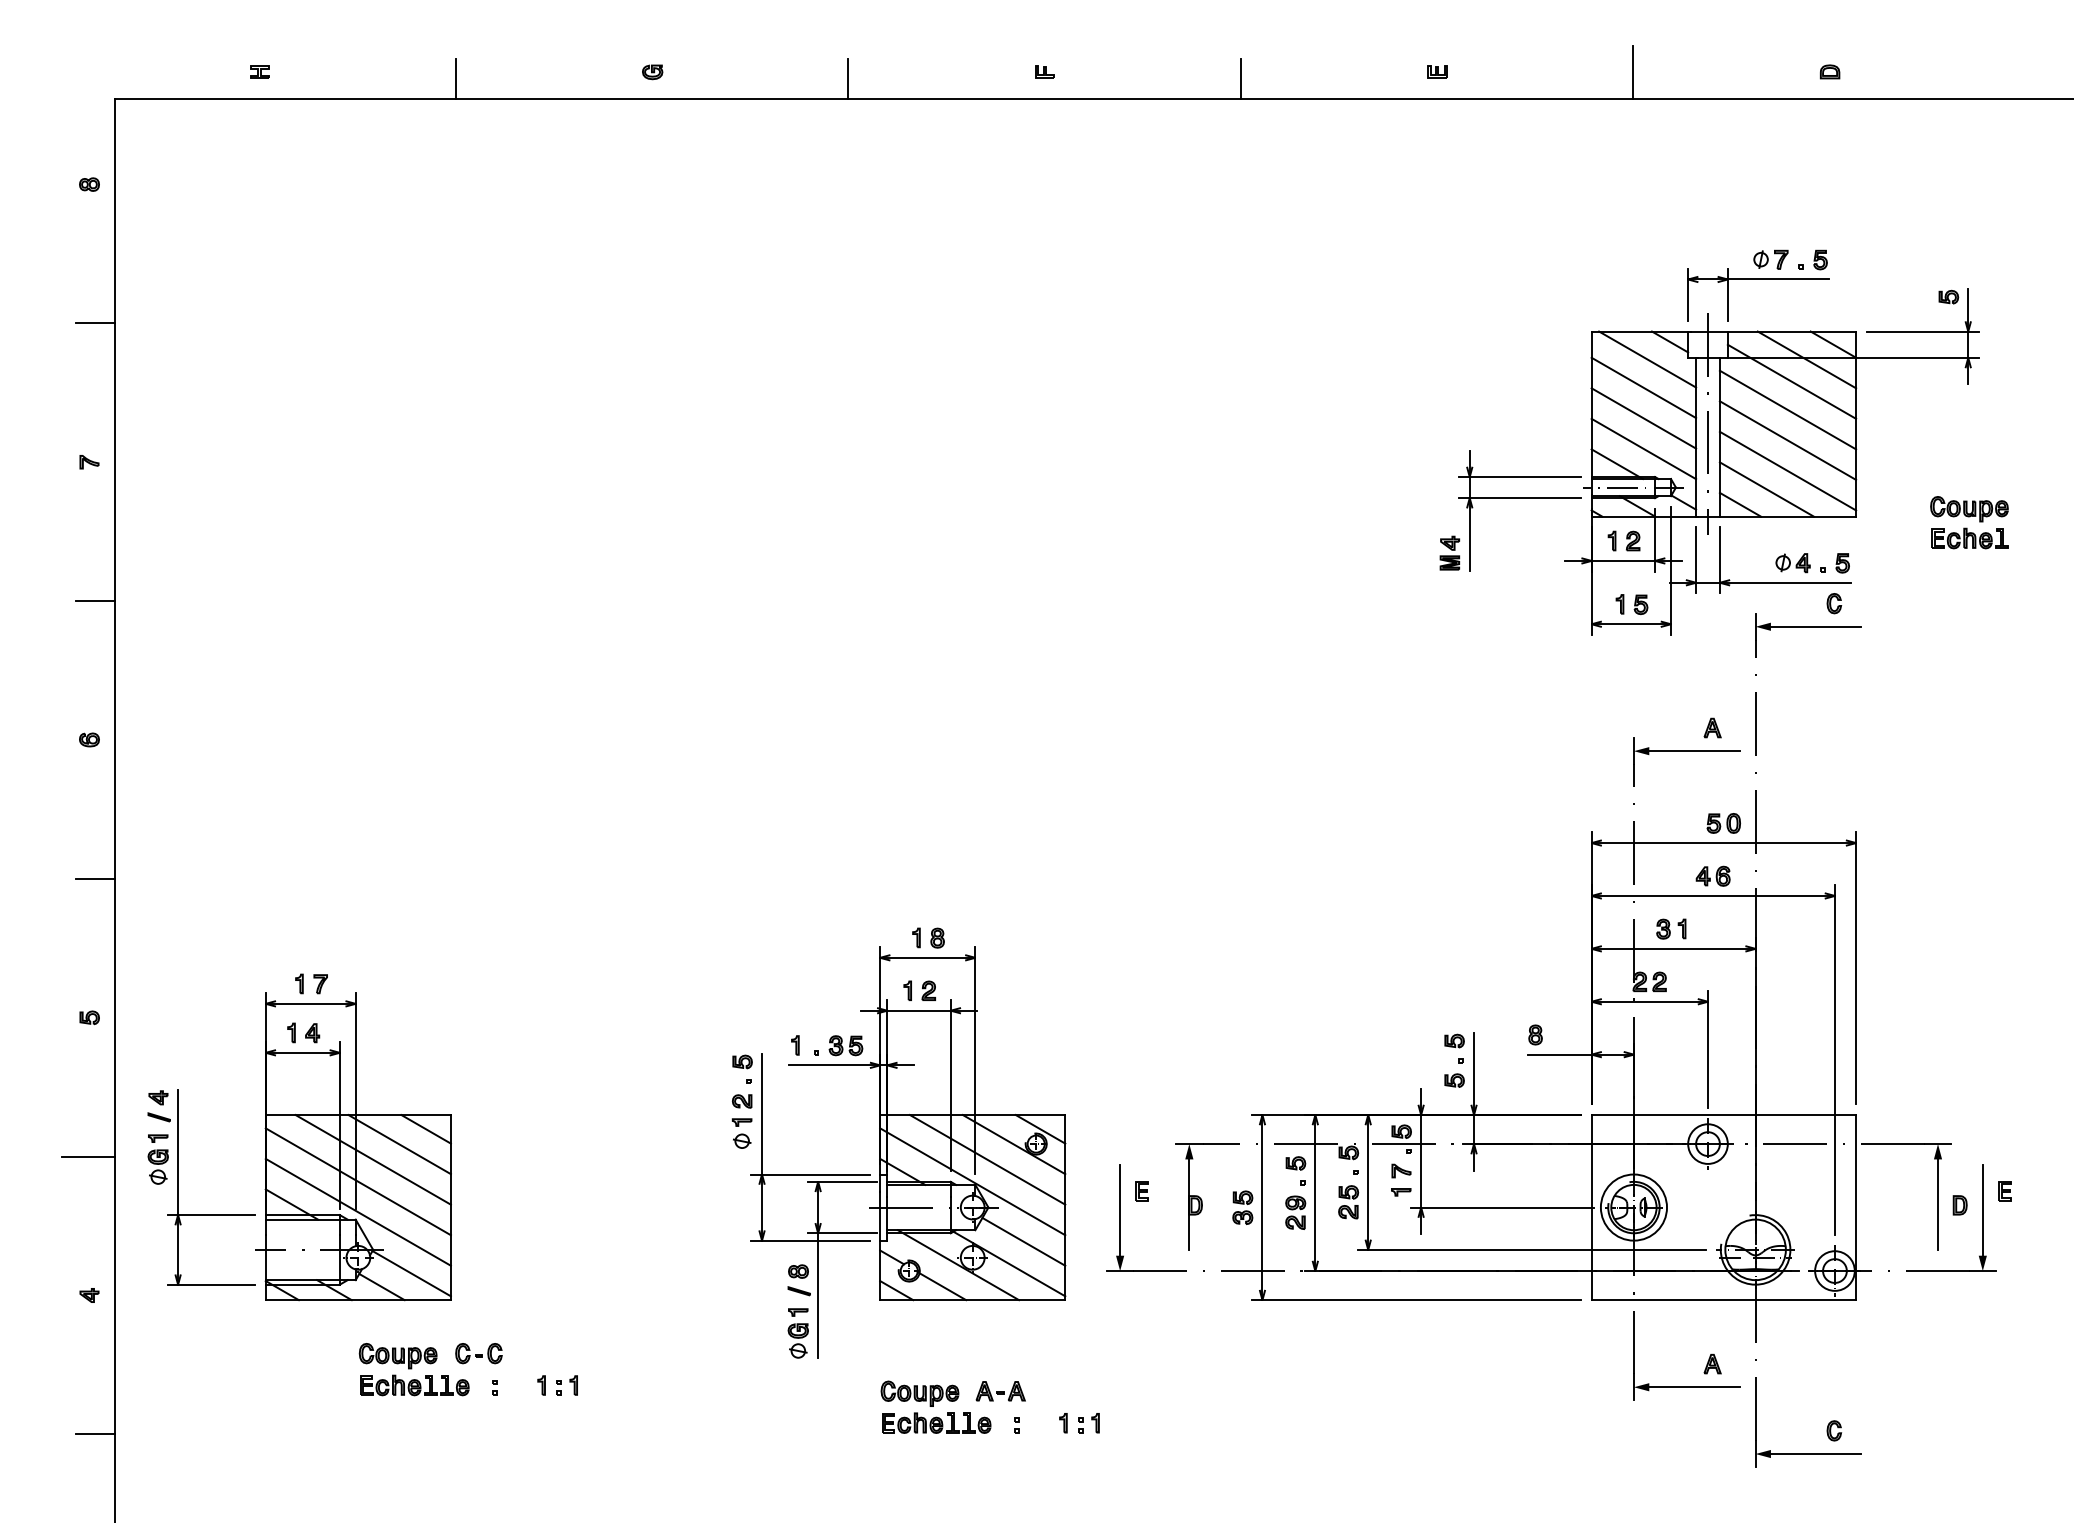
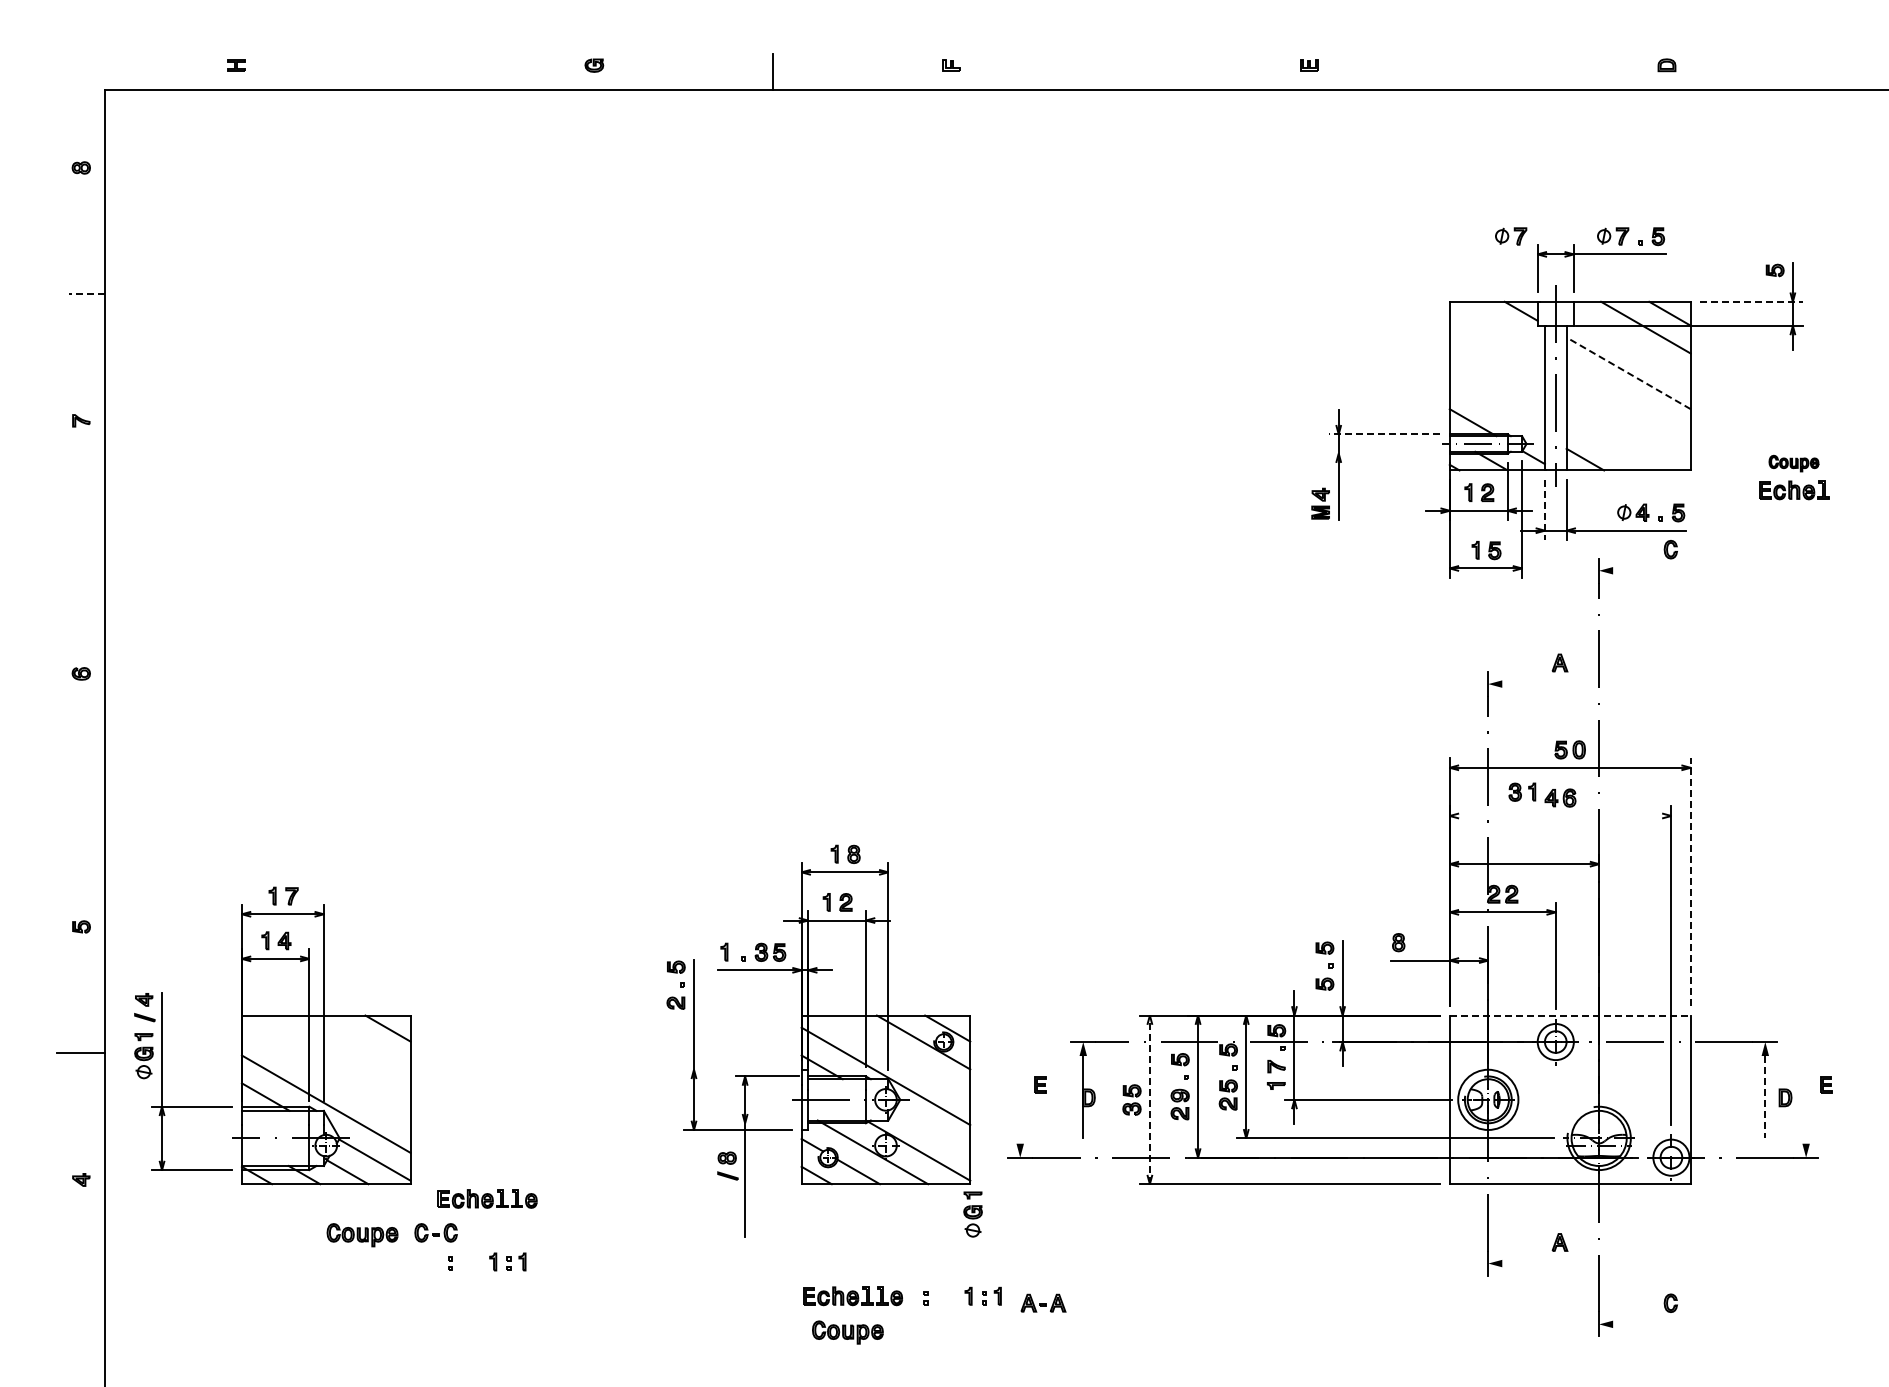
line: (1633, 72) -> (1487, 65), removed
line: (456, 78) -> (415, 71), removed
line: (1241, 78) -> (1130, 71), removed
part: (1659, 259) -> (1511, 236), added
line: (95, 323) -> (86, 294), solid -> dashed
line: (1922, 331) -> (1751, 301), solid -> dashed
line: (1647, 358) -> (1500, 326), removed
line: (1791, 381) -> (1631, 347), removed
line: (1642, 387) -> (1496, 352), removed
line: (1787, 410) -> (1628, 373), solid -> dashed
line: (1642, 417) -> (1496, 380), removed
line: (1787, 439) -> (1628, 400), removed
line: (1642, 448) -> (1496, 408), removed
line: (1787, 470) -> (1628, 428), removed
line: (1519, 477) -> (1384, 434), solid -> dashed
line: (1766, 489) -> (1609, 445), removed
line: (1519, 498) -> (1384, 453), removed
part: (1968, 509) -> (1793, 463), size x0.7
line: (1695, 560) -> (1544, 510), solid -> dashed
line: (95, 601) -> (86, 547), removed
line: (1816, 626) -> (1654, 570), removed
line: (1694, 751) -> (1543, 684), removed
line: (95, 878) -> (86, 800), removed
line: (1713, 895) -> (1560, 815), removed
part: (1671, 928) -> (1522, 791), moved
line: (1855, 968) -> (1690, 882), solid -> dashed
line: (1724, 1114) -> (1570, 1015), solid -> dashed
part: (741, 1133) -> (675, 1032), removed
line: (399, 1144) -> (363, 1042), removed
line: (372, 1159) -> (339, 1056), removed
line: (987, 1159) -> (899, 1056), removed
line: (809, 1174) -> (737, 1069), removed
line: (357, 1181) -> (325, 1076), removed
line: (1938, 1204) -> (1765, 1097), solid -> dashed
line: (1262, 1207) -> (1149, 1099), solid -> dashed
line: (1120, 1210) -> (1020, 1102), removed
line: (1983, 1210) -> (1806, 1102), removed
line: (841, 1233) -> (766, 1123), removed
line: (1023, 1241) -> (932, 1130), removed
part: (797, 1333) -> (972, 1214), moved
part: (414, 1384) -> (487, 1198), moved
line: (1694, 1387) -> (1543, 1263), removed
part: (1000, 1390) -> (1043, 1302), moved
part: (919, 1393) -> (847, 1332), moved
line: (95, 1434) -> (86, 1306), removed
line: (1816, 1454) -> (1654, 1324), removed

